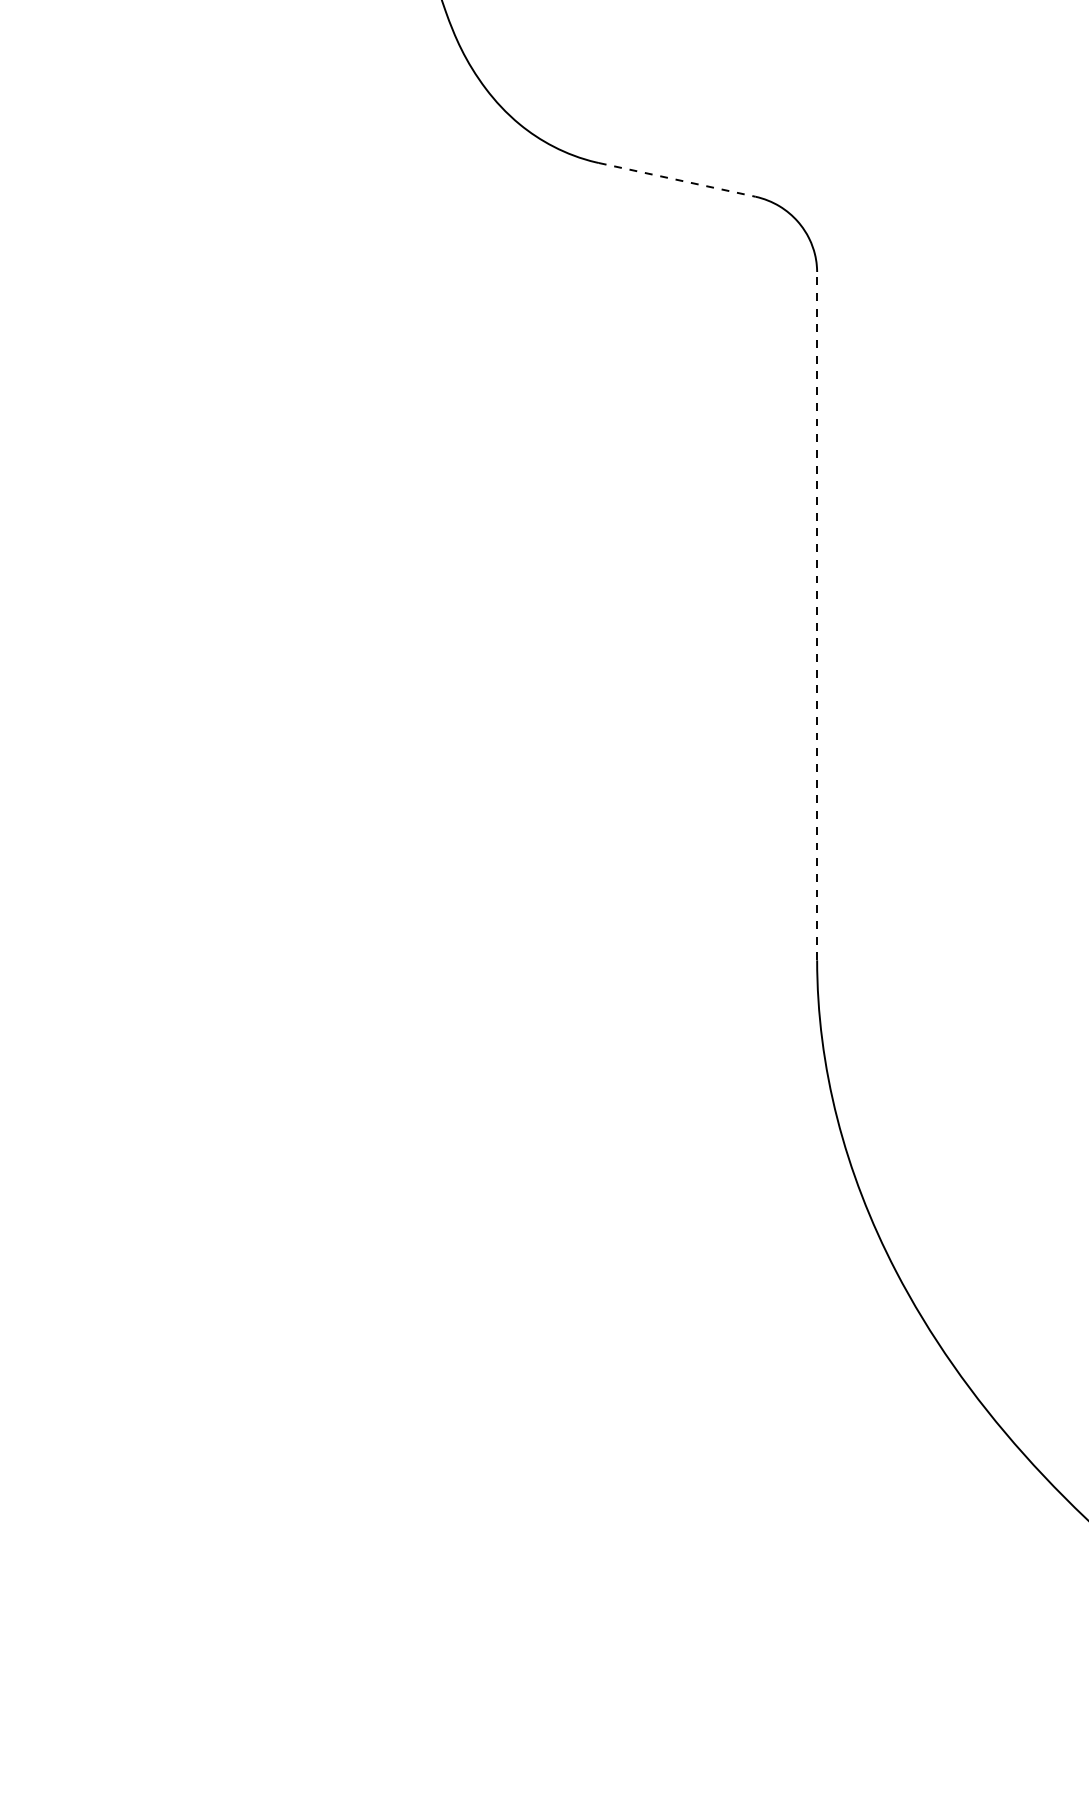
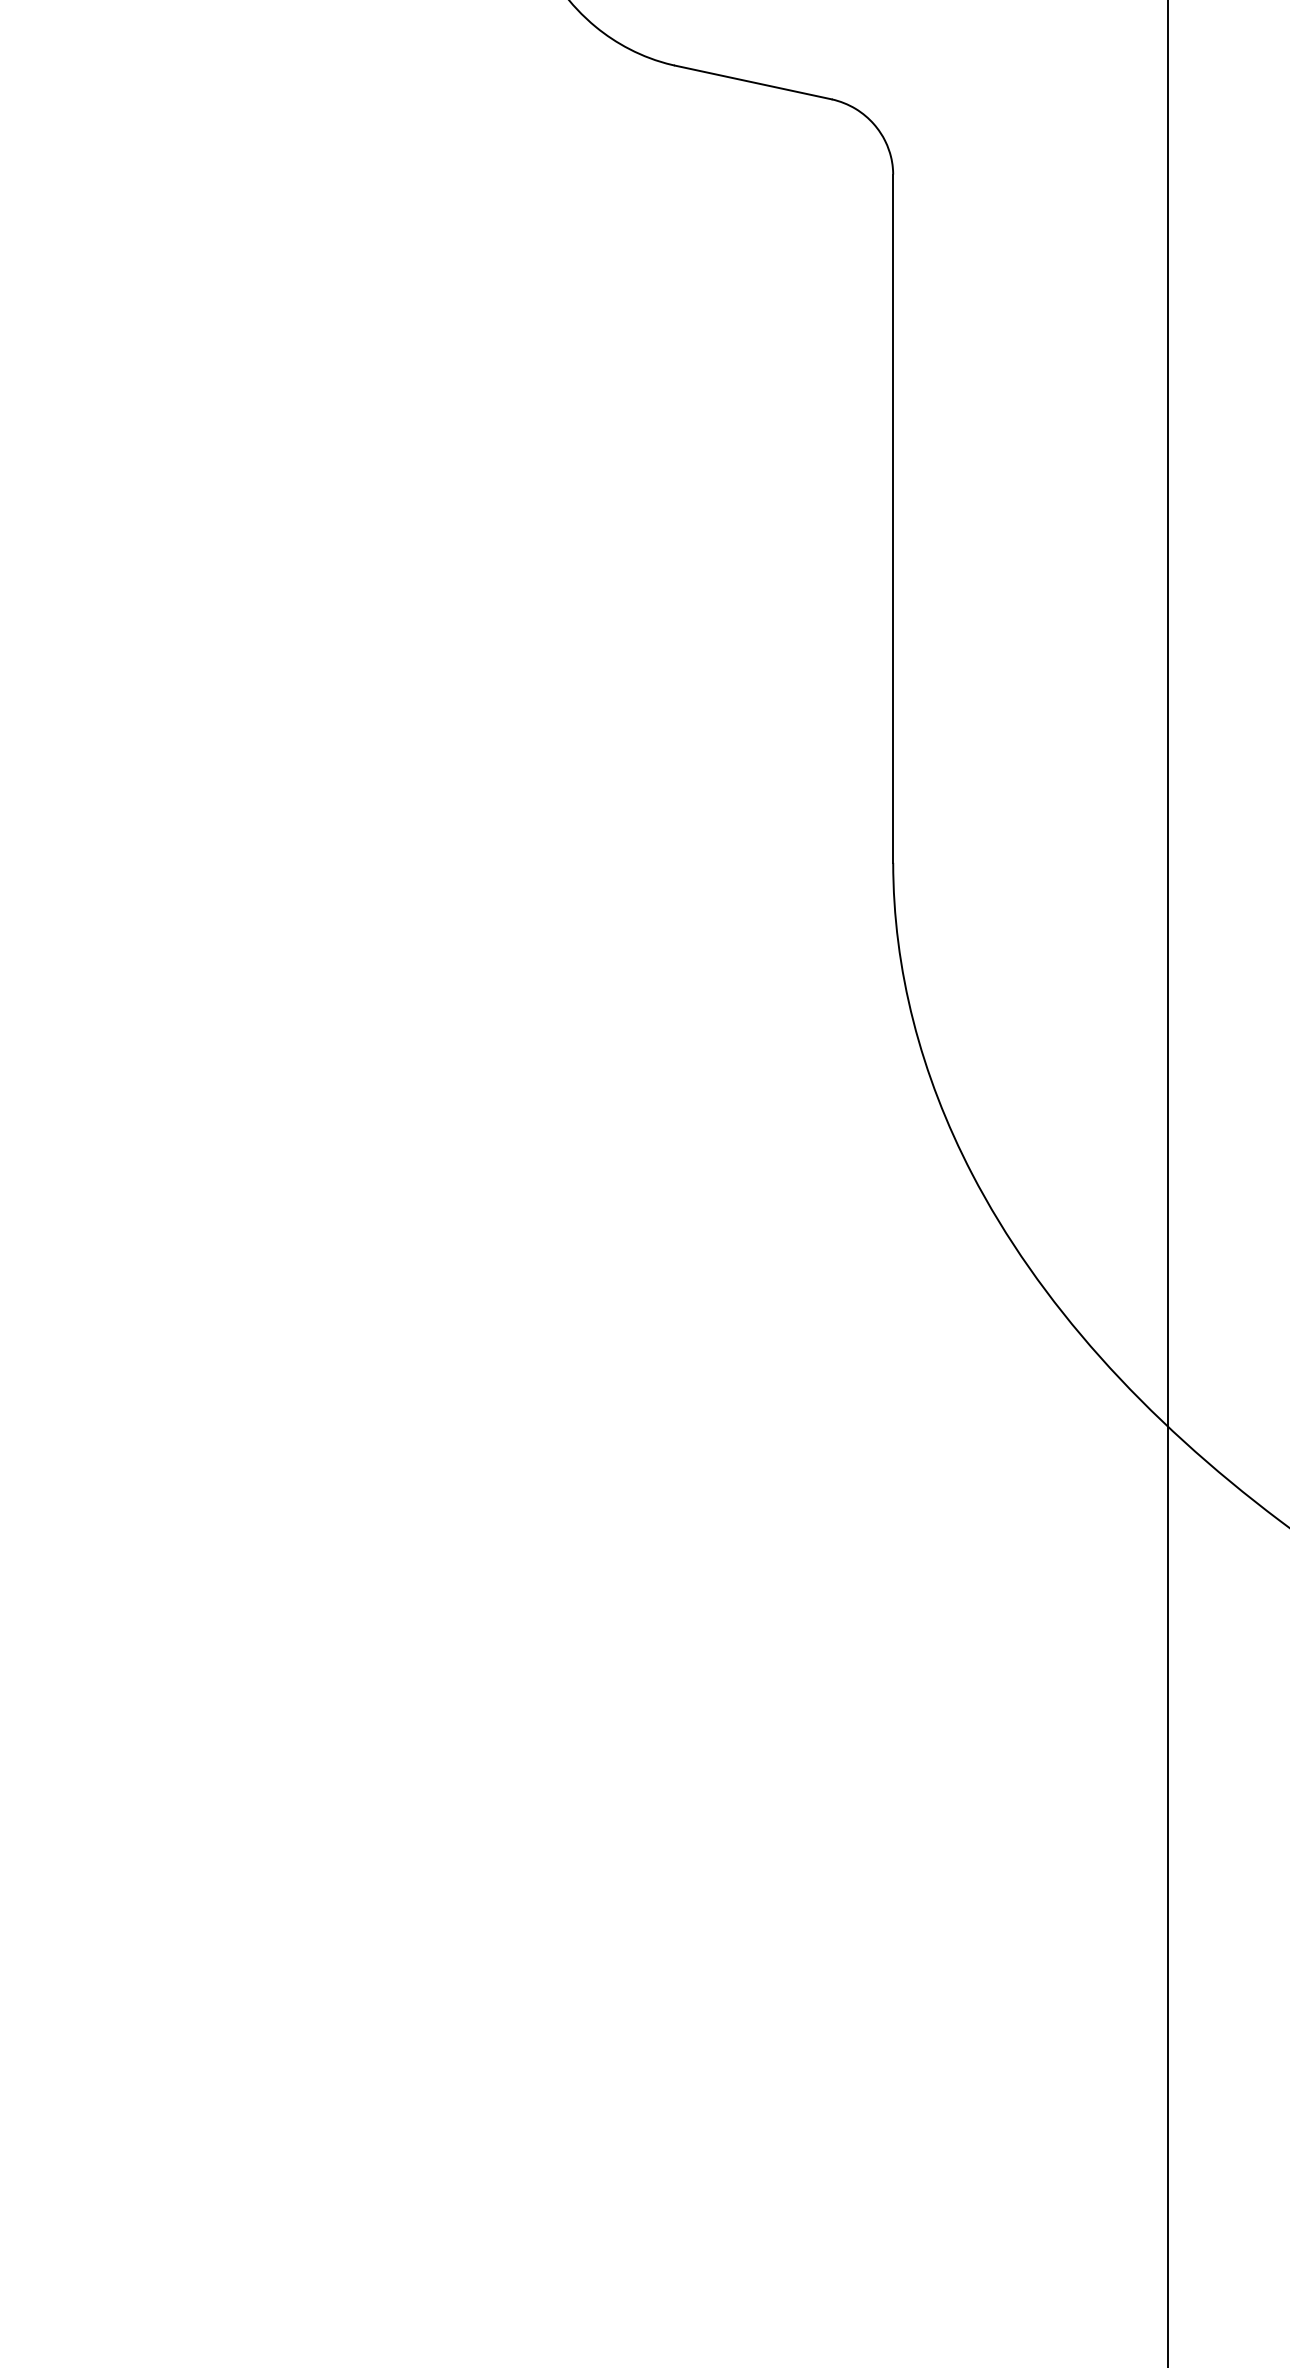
line: (677, 179) -> (753, 82), dashed -> solid
line: (817, 615) -> (893, 518), dashed -> solid

